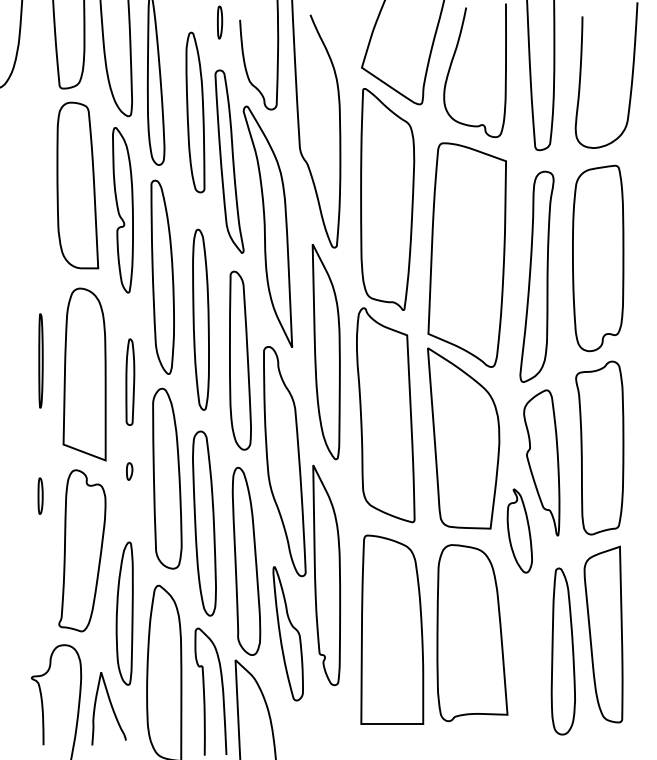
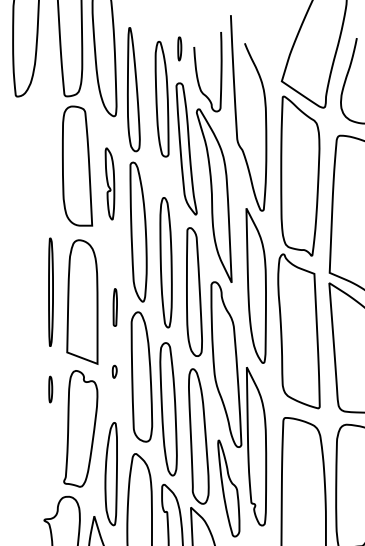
part: (195, 112) -> (162, 99), moved
part: (122, 210) -> (109, 184), size x0.6
part: (40, 360) -> (50, 291), size x1.6
part: (130, 381) -> (115, 307), size x0.6

